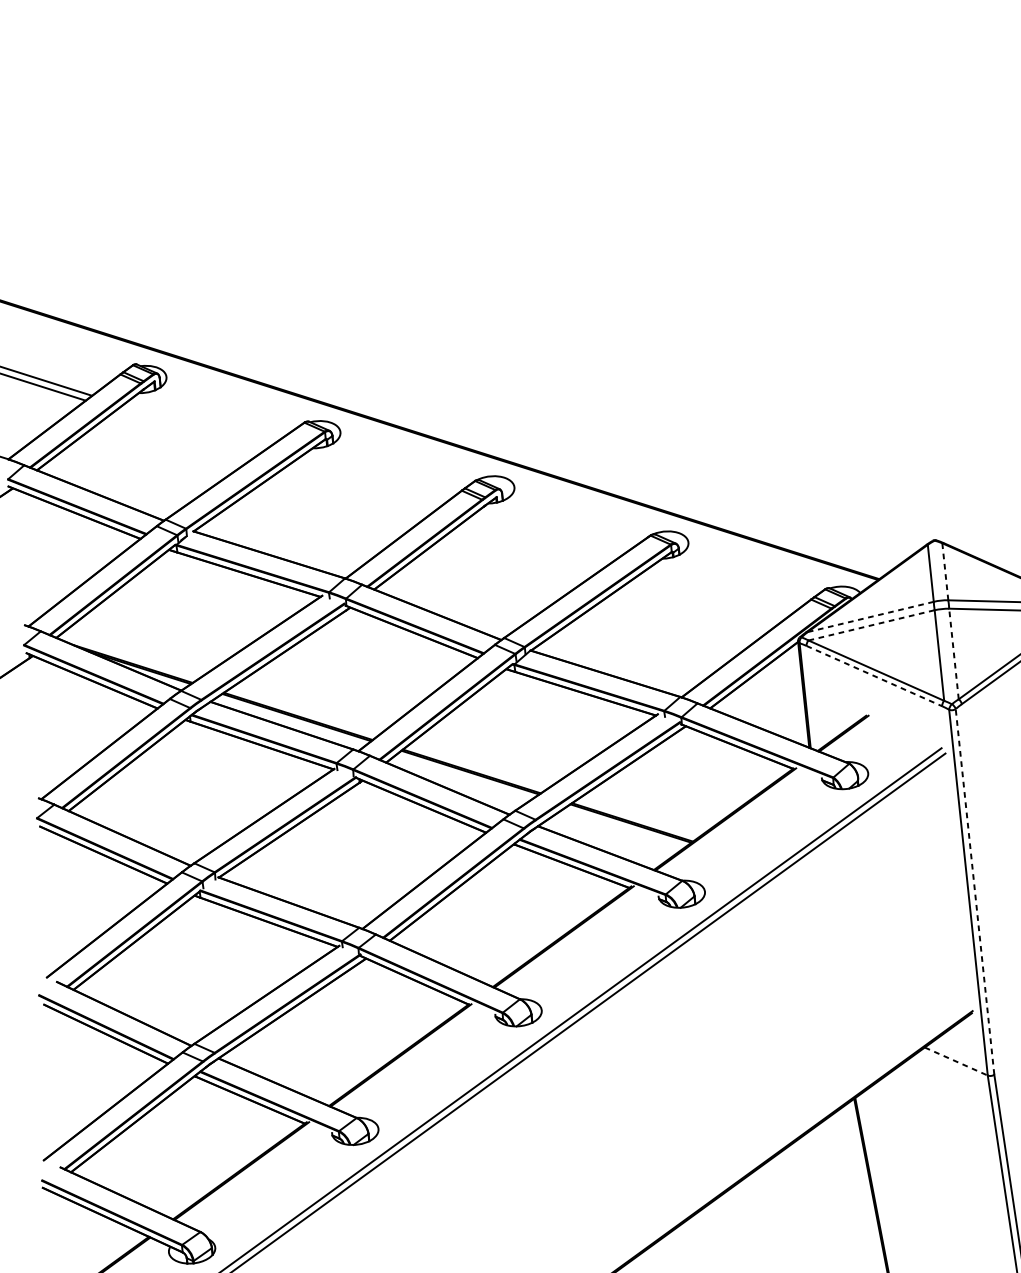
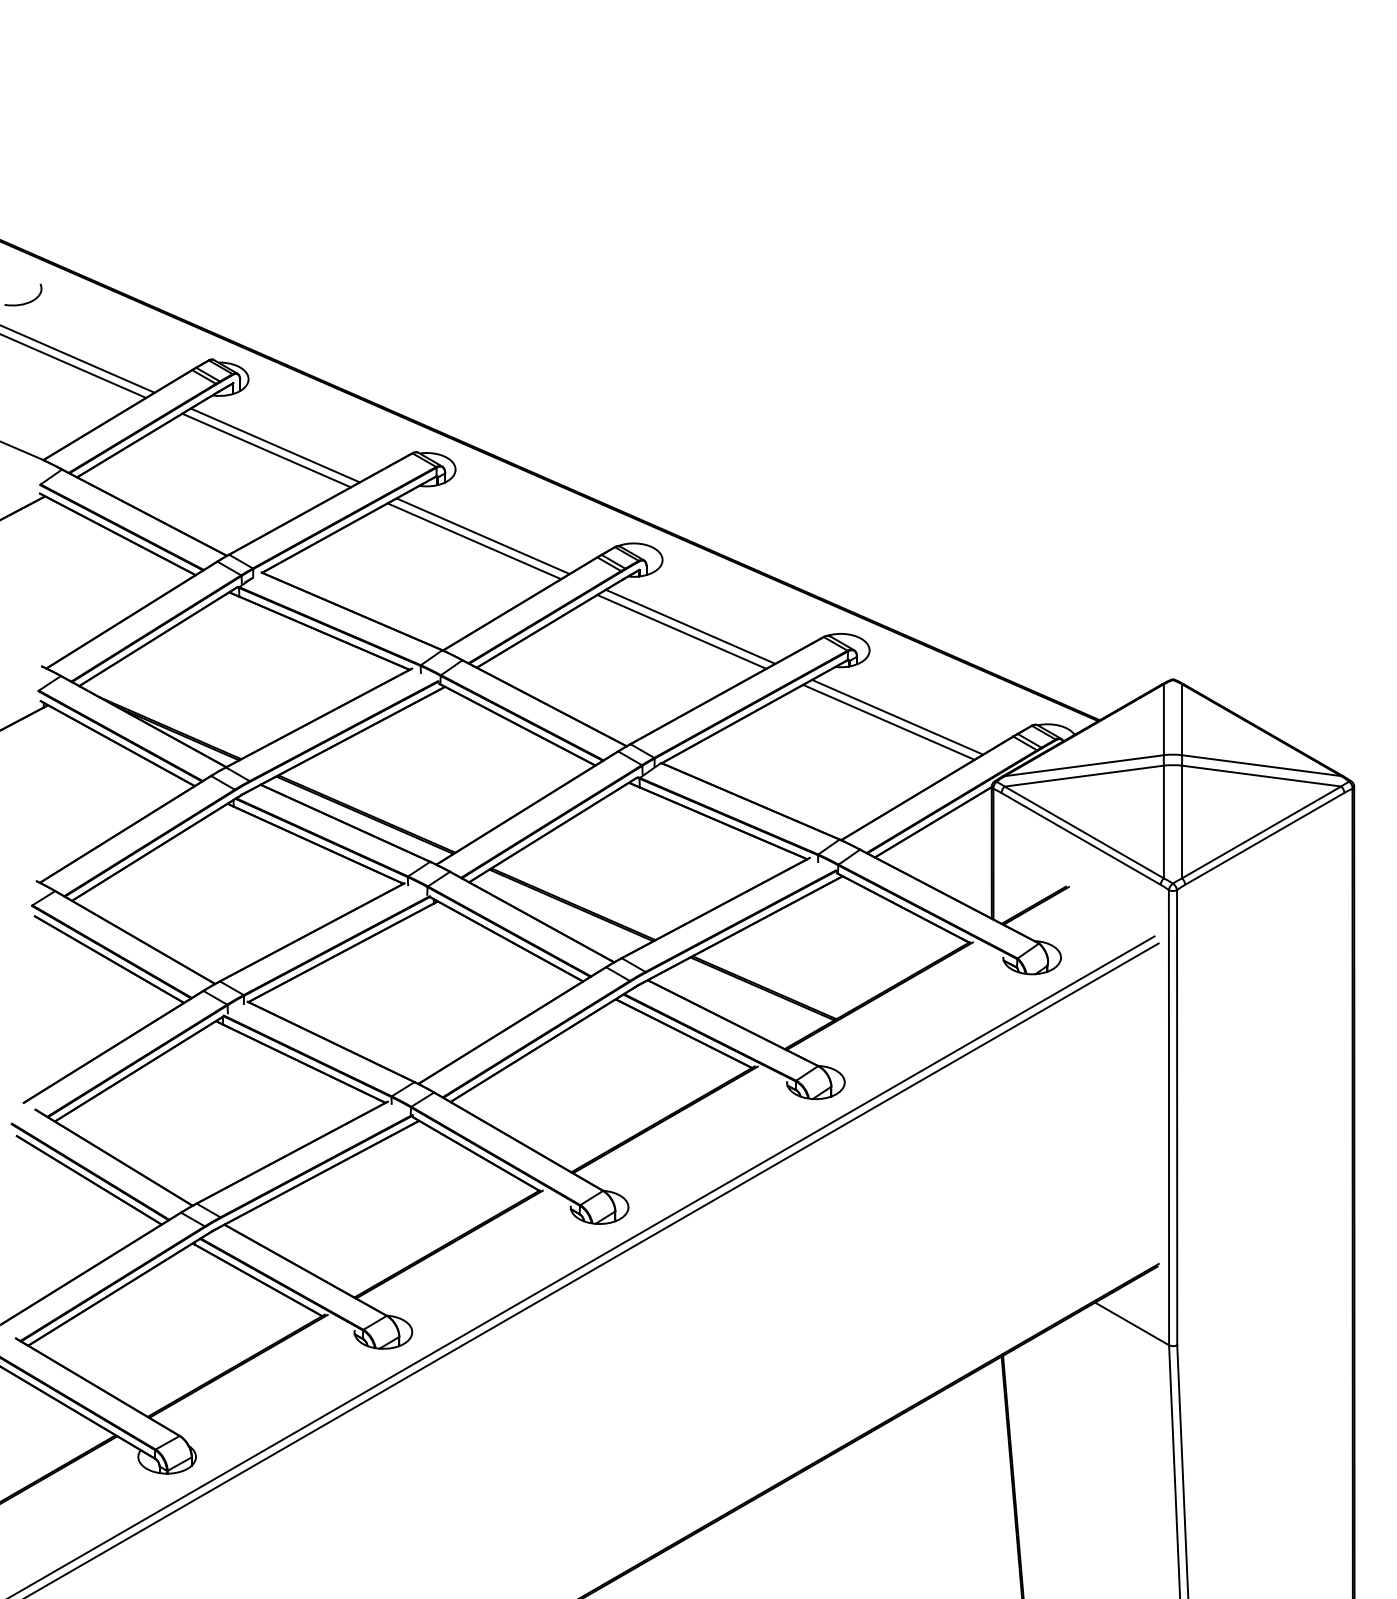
line: (192, 428) -> (274, 445), added
line: (186, 432) -> (266, 450), added
line: (367, 483) -> (482, 536), added
line: (361, 488) -> (474, 541), added
line: (542, 538) -> (690, 626), added
line: (535, 543) -> (681, 631), added
line: (945, 571) -> (1182, 719), dashed -> solid
line: (716, 593) -> (897, 716), added
line: (709, 598) -> (888, 721), added
line: (870, 616) -> (1083, 765), dashed -> solid
line: (871, 625) -> (1084, 776), dashed -> solid
line: (954, 653) -> (1182, 821), dashed -> solid
line: (874, 675) -> (1081, 838), dashed -> solid
line: (975, 891) -> (1177, 1117), dashed -> solid
line: (956, 1061) -> (1132, 1323), dashed -> solid

